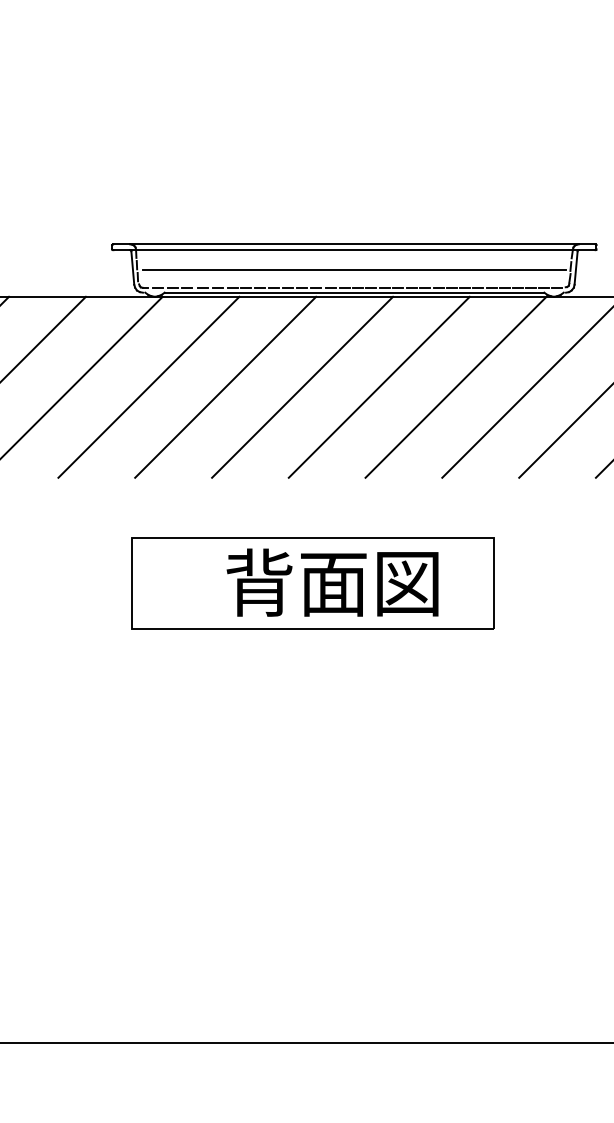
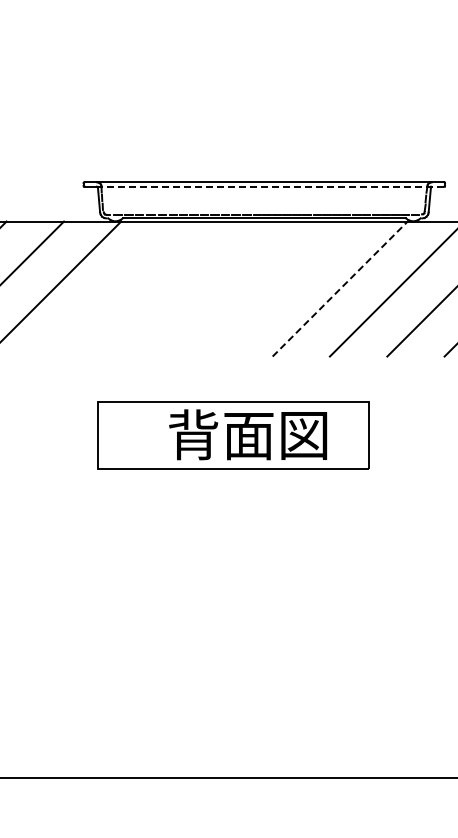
line: (362, 249) -> (270, 186), solid -> dashed
line: (354, 270) -> (264, 201), removed
line: (148, 386) -> (110, 288), removed
line: (224, 386) -> (167, 288), removed
line: (302, 386) -> (225, 288), removed
line: (378, 386) -> (282, 288), removed
line: (456, 386) -> (340, 288), solid -> dashed

